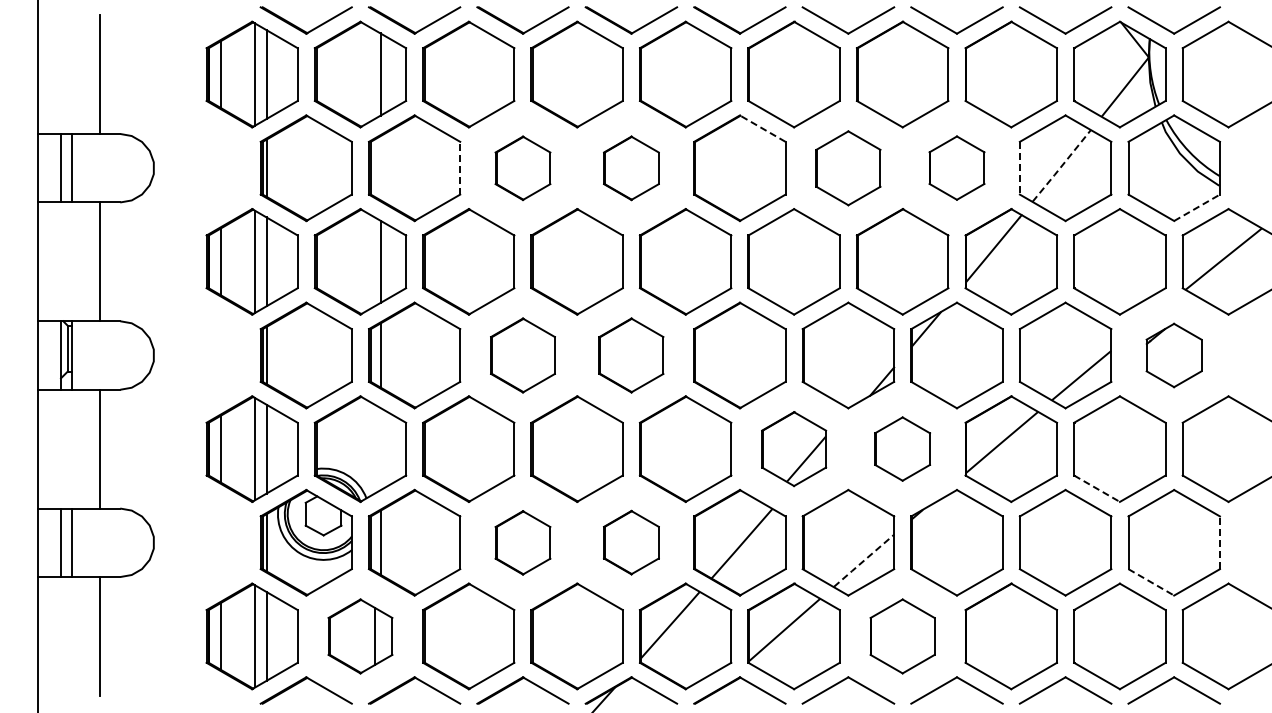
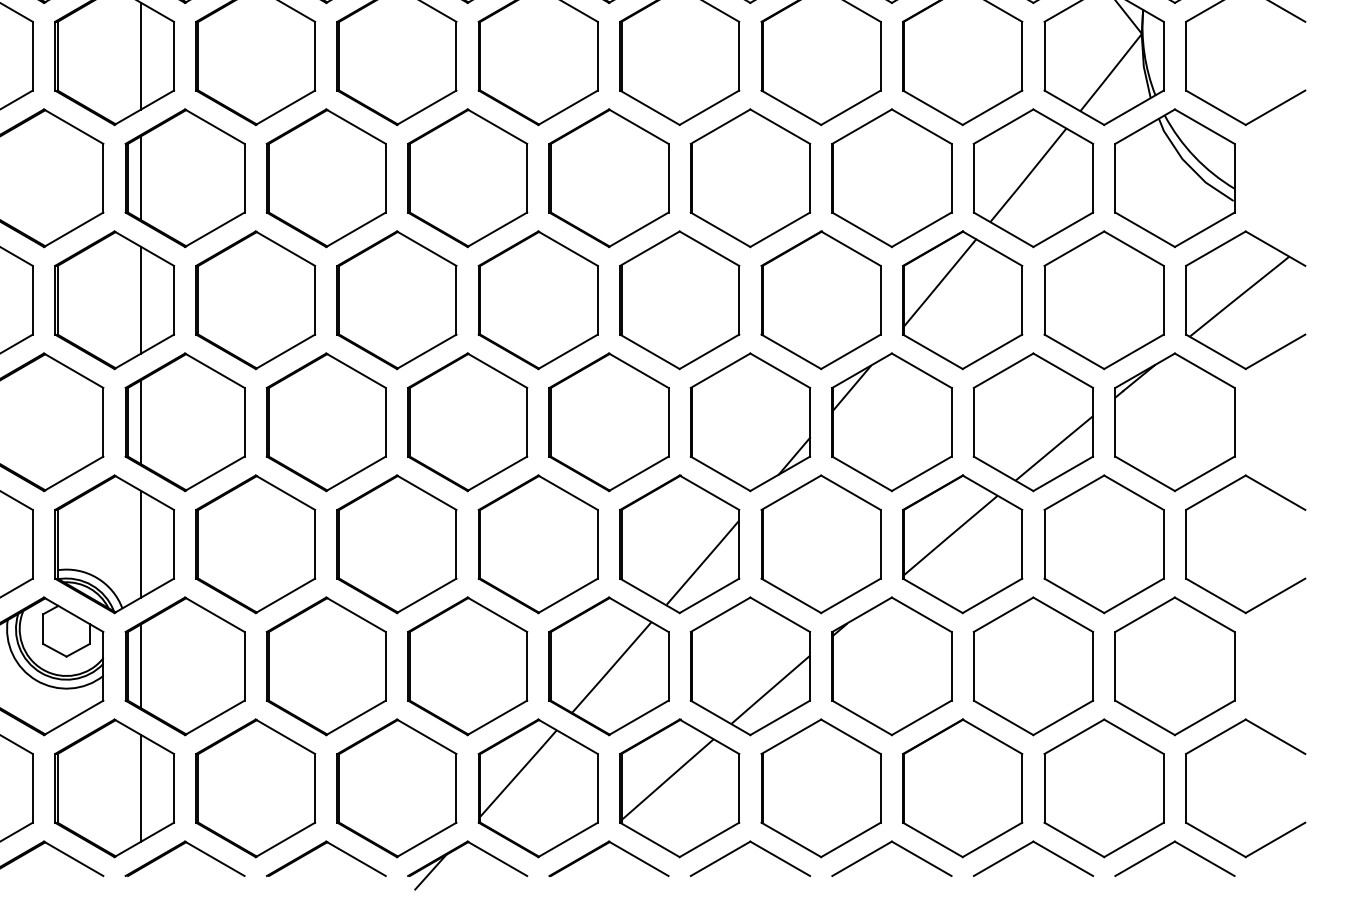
line: (762, 128) -> (638, 126), dashed -> solid
line: (1062, 165) -> (1029, 174), dashed -> solid
line: (460, 167) -> (244, 177), dashed -> solid
part: (956, 167) -> (891, 177), size x1.67
line: (380, 168) -> (140, 178), added
part: (522, 168) -> (325, 178), size x1.67
part: (631, 168) -> (467, 178), size x1.67
part: (848, 168) -> (750, 178), size x1.43
line: (1019, 168) -> (973, 178), dashed -> solid
line: (1197, 207) -> (1205, 229), dashed -> solid
part: (522, 355) -> (325, 422), size x1.43
part: (631, 355) -> (467, 422), size x1.43
part: (1173, 355) -> (1174, 422), size x1.67
part: (793, 448) -> (678, 543), size x1.43
part: (902, 448) -> (820, 543), size x1.67
line: (380, 449) -> (140, 544), added
line: (1097, 488) -> (1074, 595), dashed -> solid
part: (522, 542) -> (325, 665), size x1.67
part: (631, 542) -> (467, 665), size x1.67
line: (1219, 542) -> (1233, 665), dashed -> solid
line: (863, 560) -> (770, 689), dashed -> solid
line: (1151, 582) -> (1145, 718), dashed -> solid
part: (360, 636) -> (114, 788), size x1.43
part: (902, 636) -> (820, 788), size x1.43

